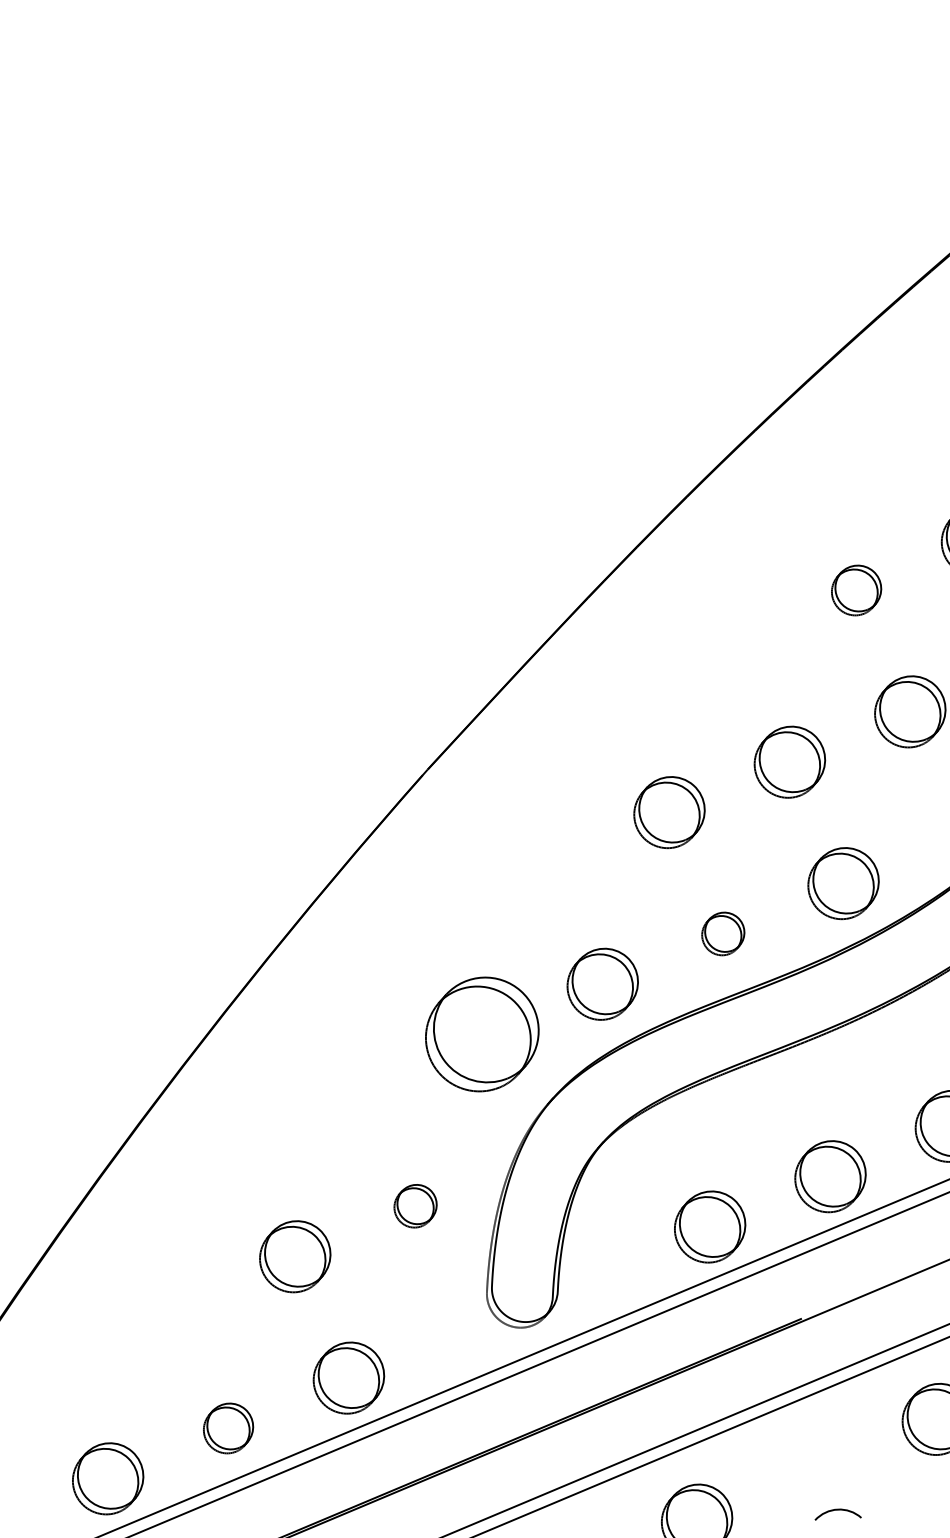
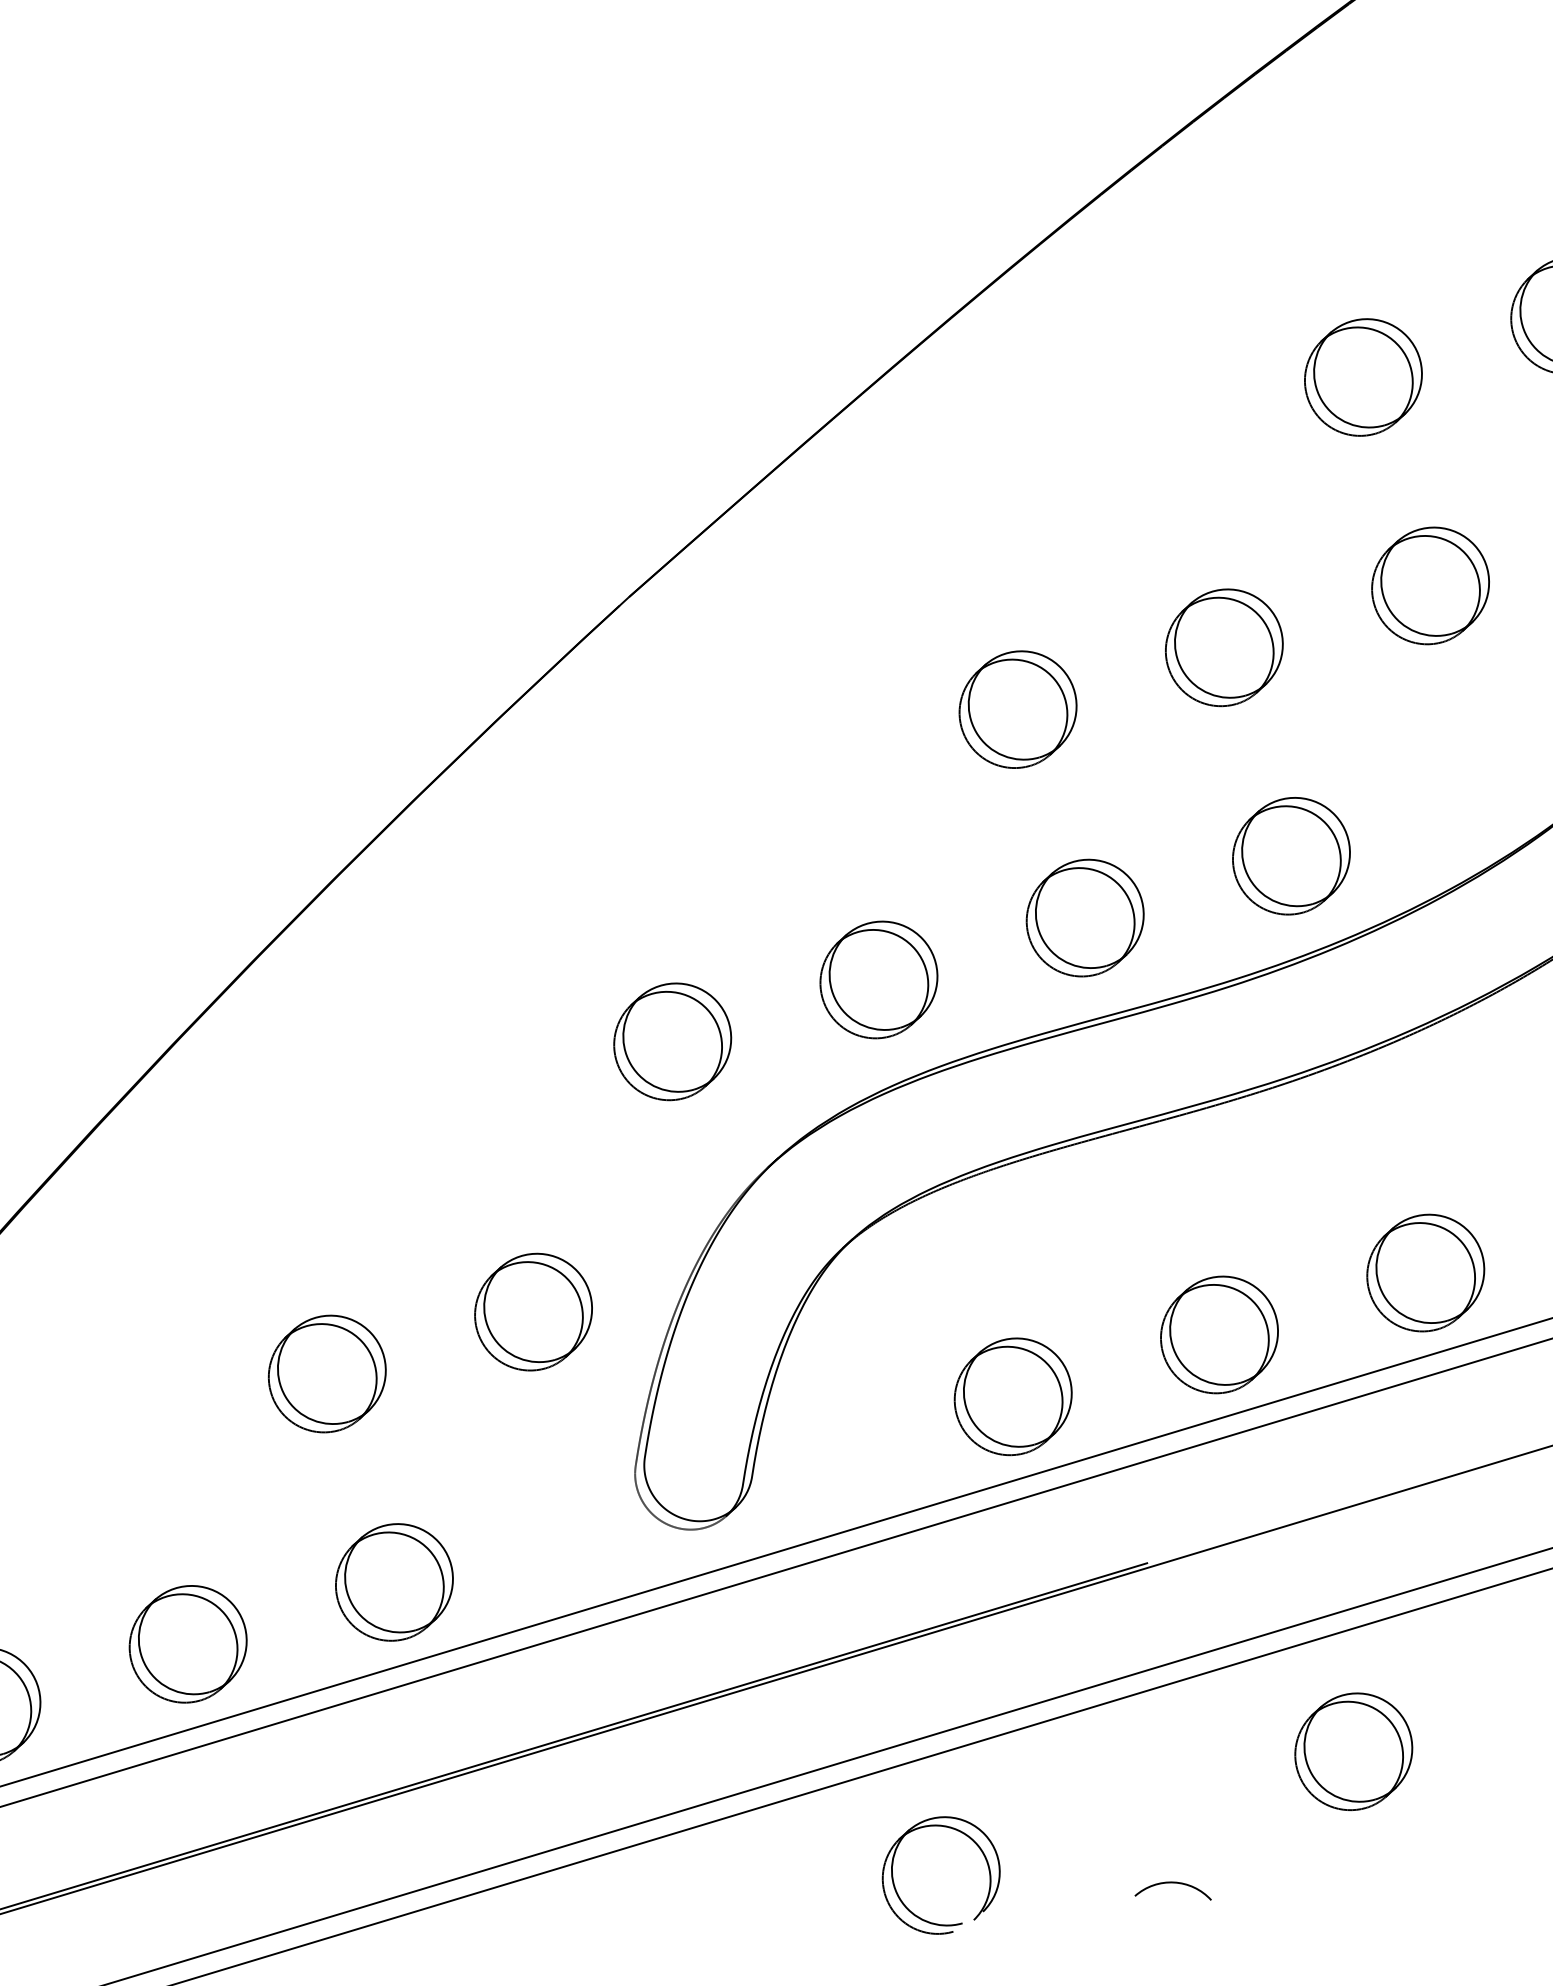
part: (856, 590) -> (1363, 377), size x1.43
part: (723, 933) -> (1085, 917), size x1.67
part: (482, 1034) -> (672, 1041), size x0.62
part: (415, 1205) -> (533, 1310), size x1.67
part: (228, 1428) -> (188, 1644), size x1.43

